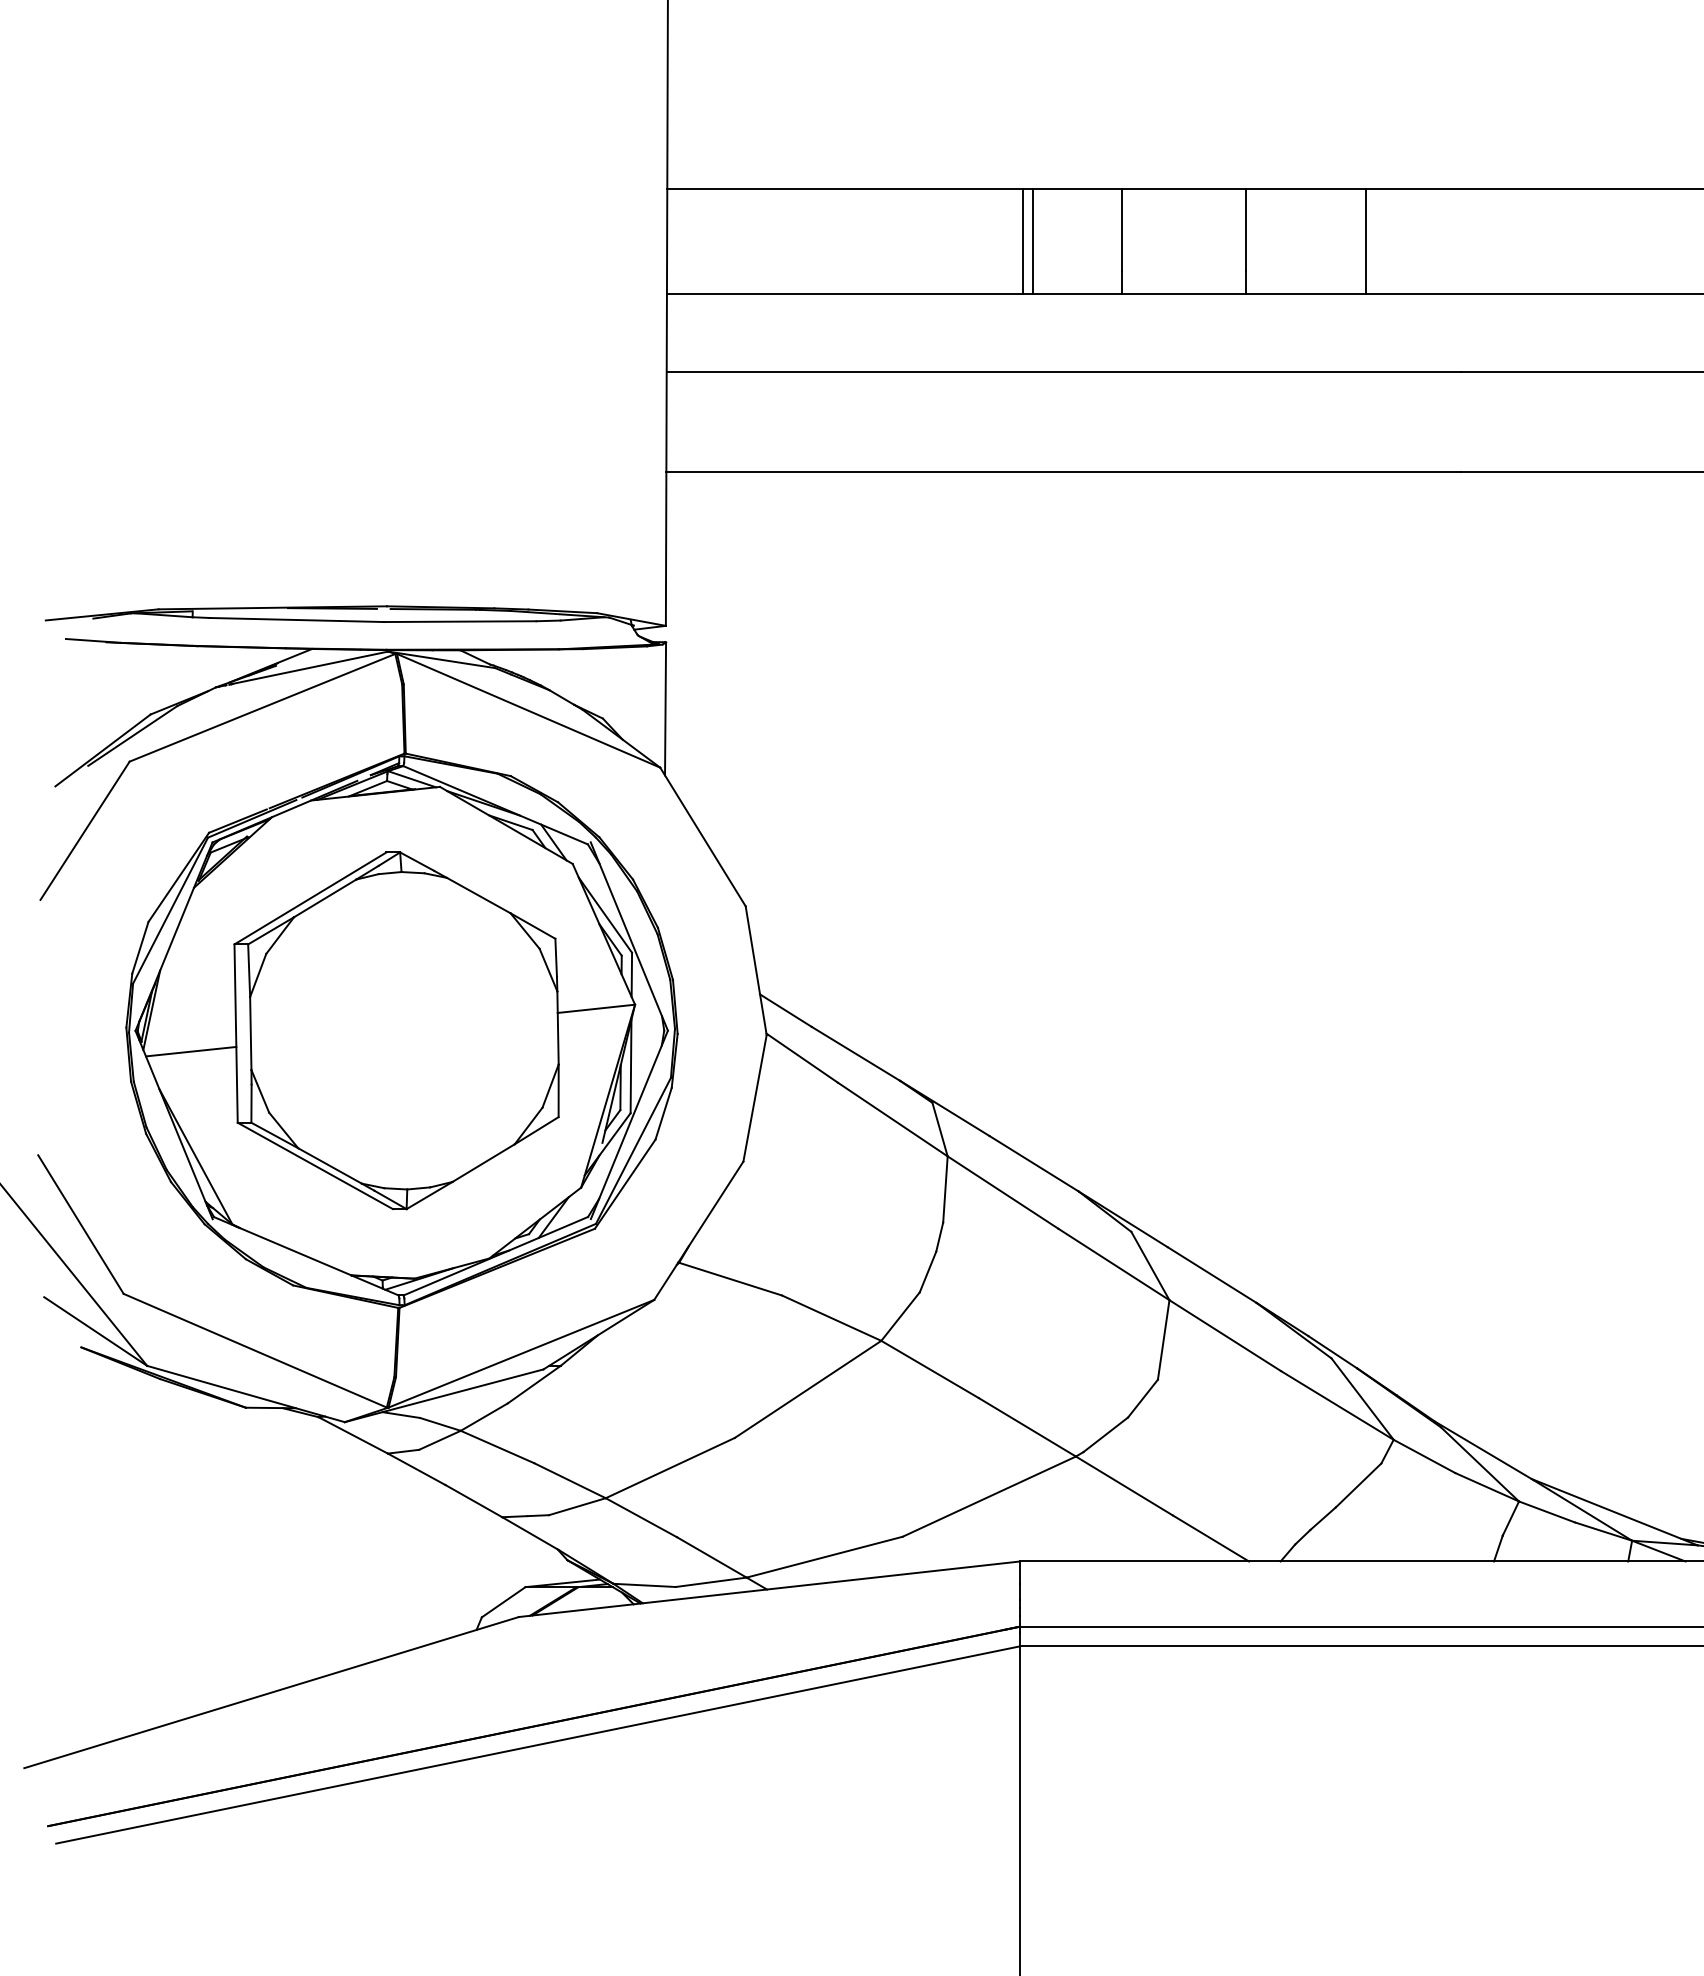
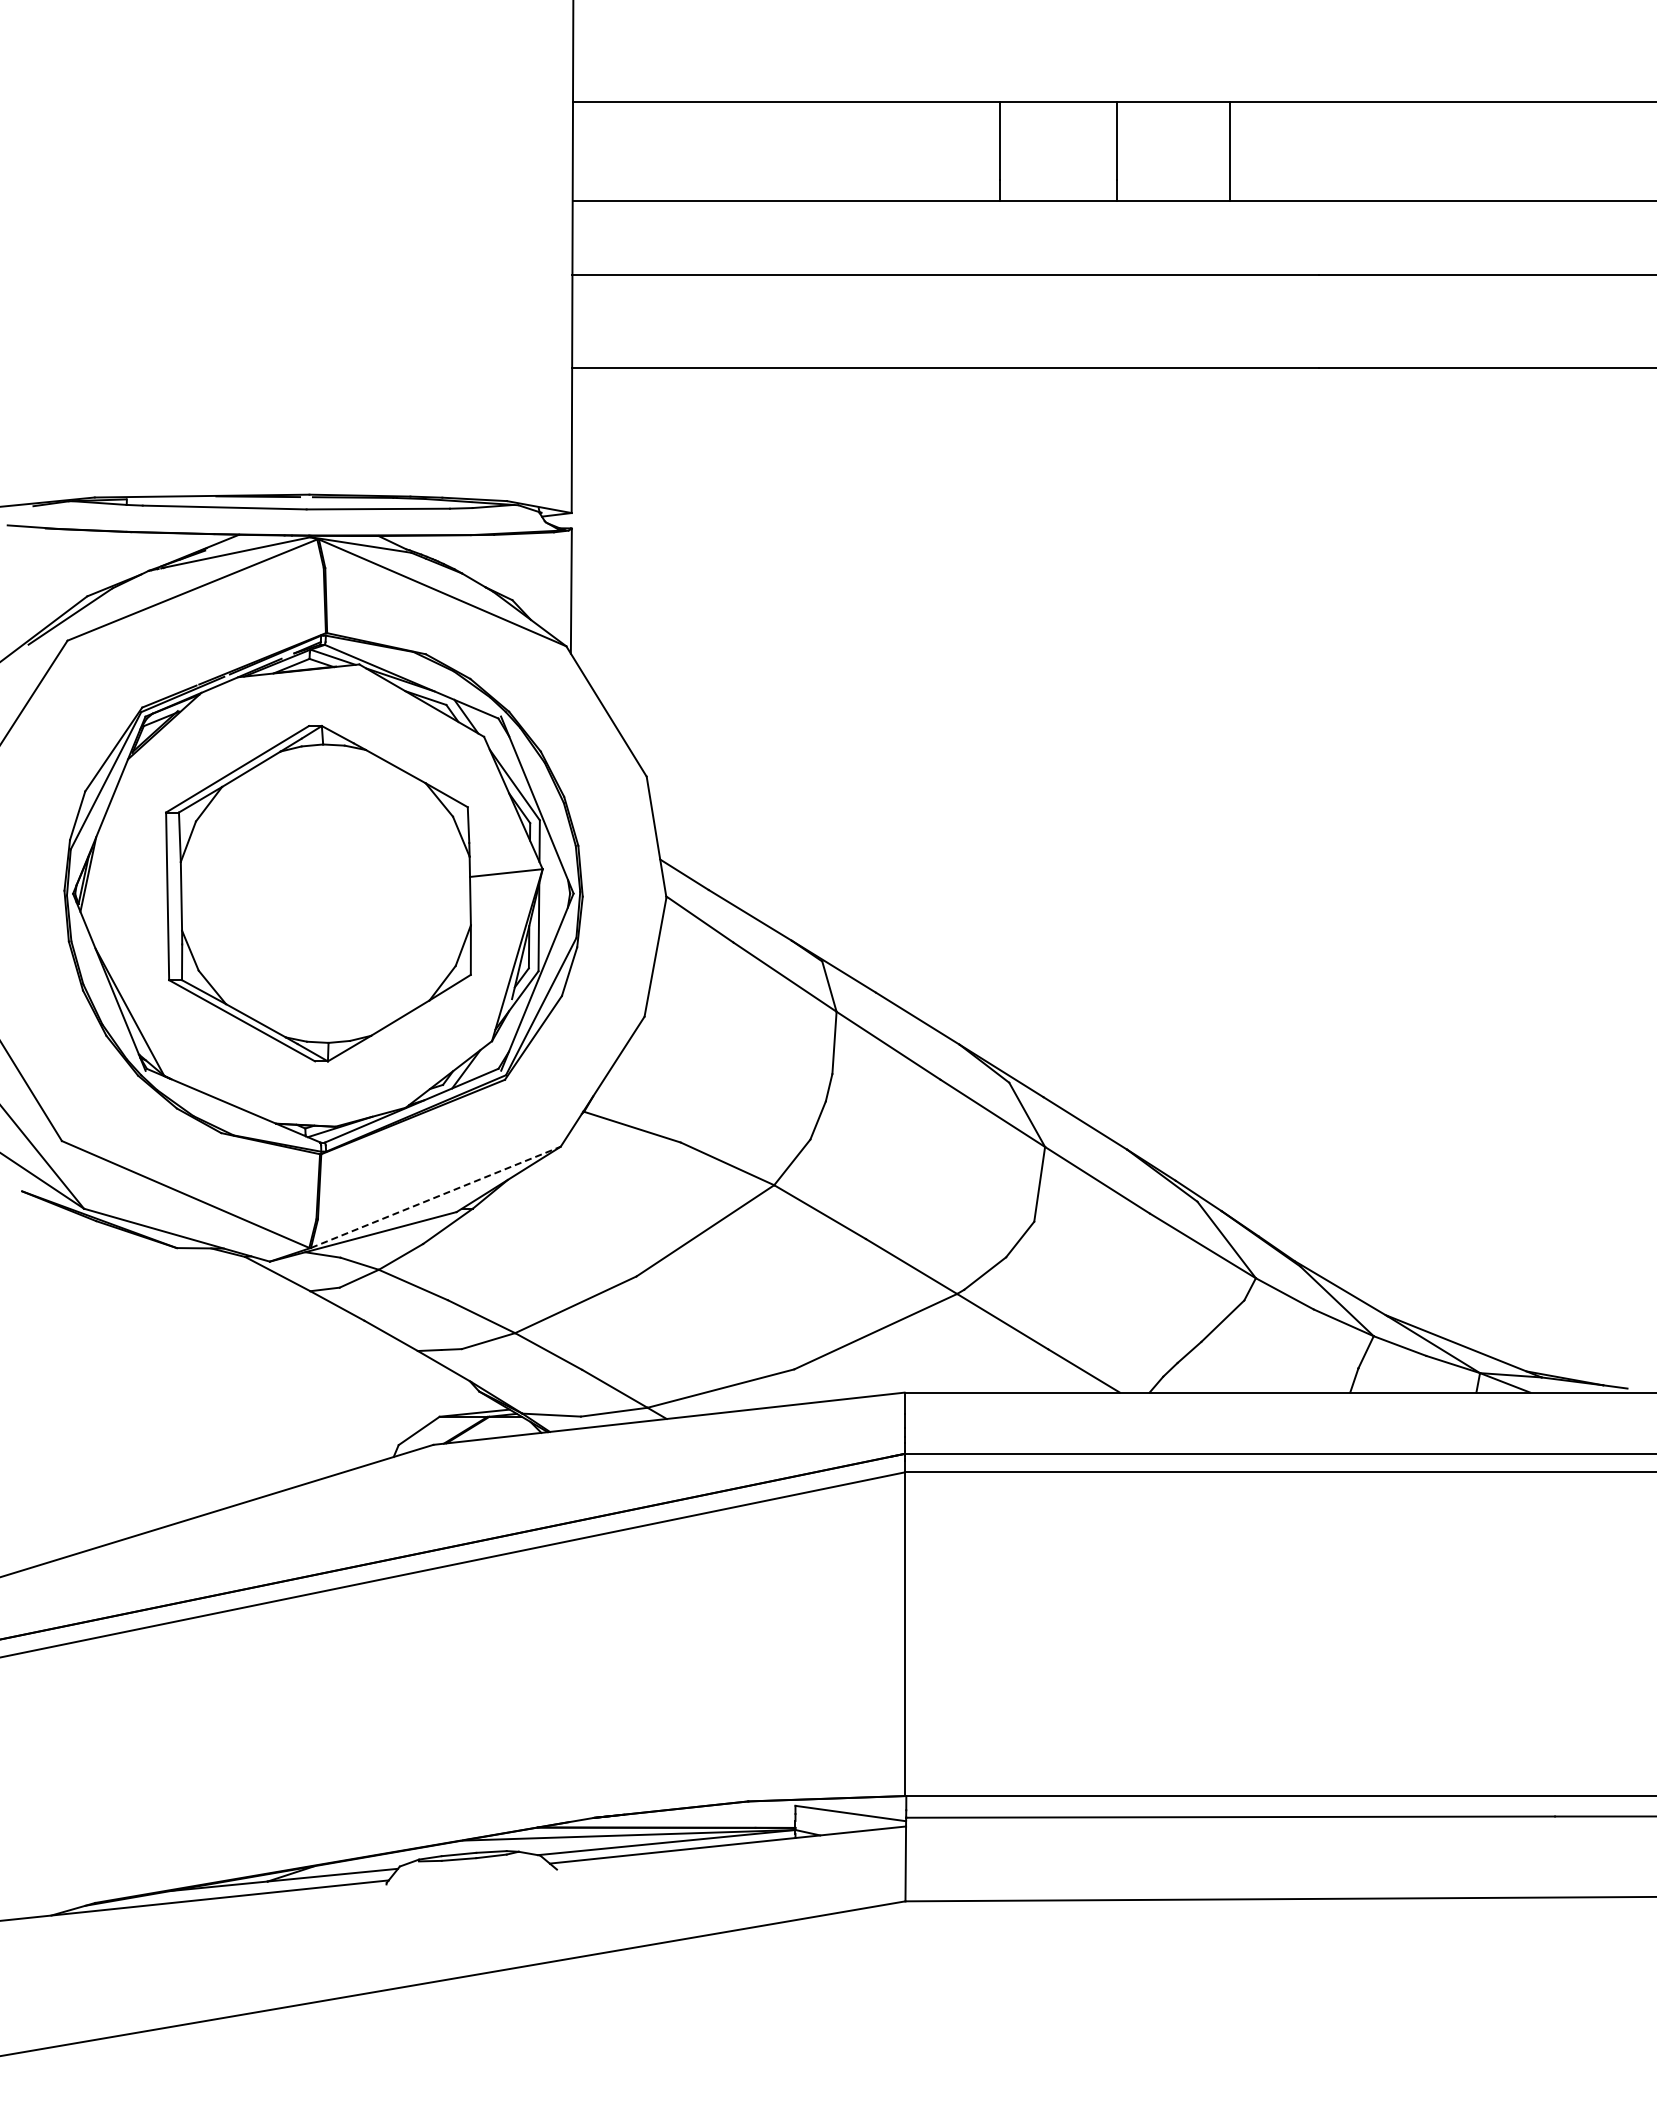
line: (1023, 241) -> (907, 151), removed
line: (1033, 241) -> (917, 151), removed
line: (190, 1050) -> (124, 912), removed
line: (521, 1353) -> (435, 1197), solid -> dashed

